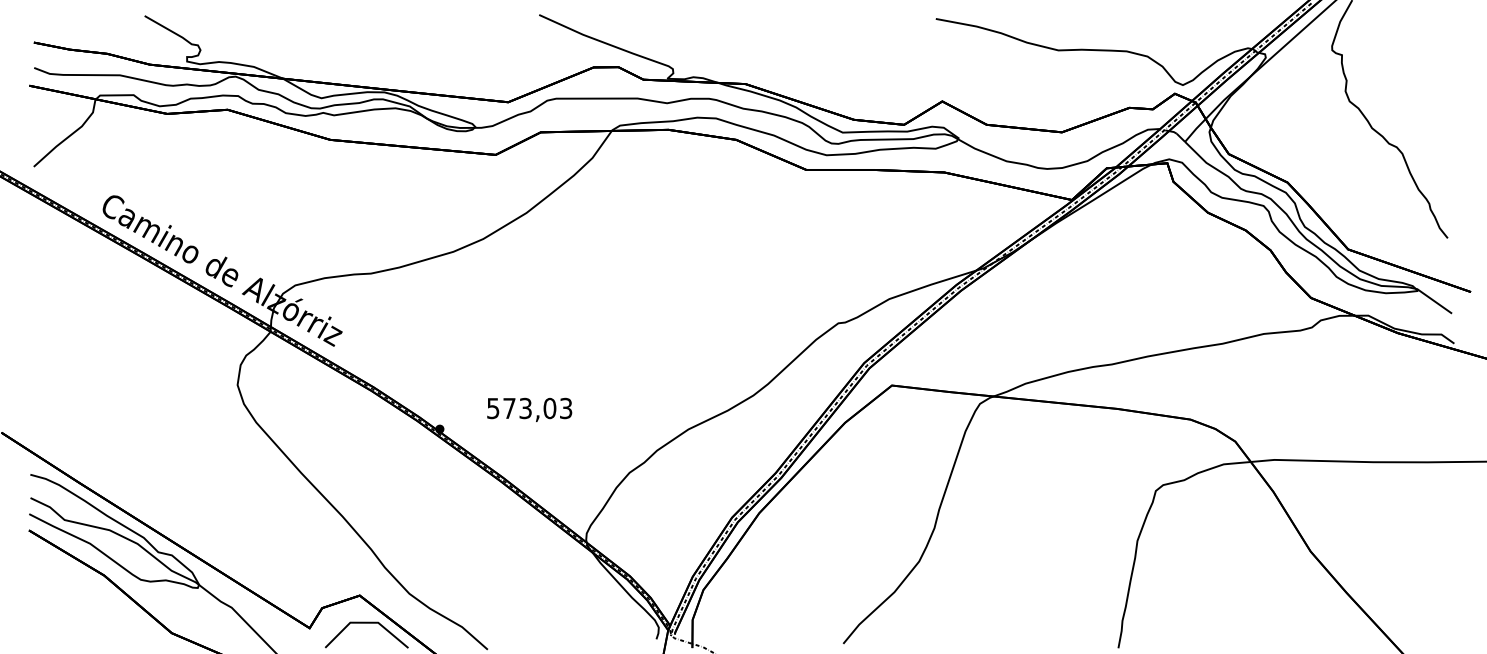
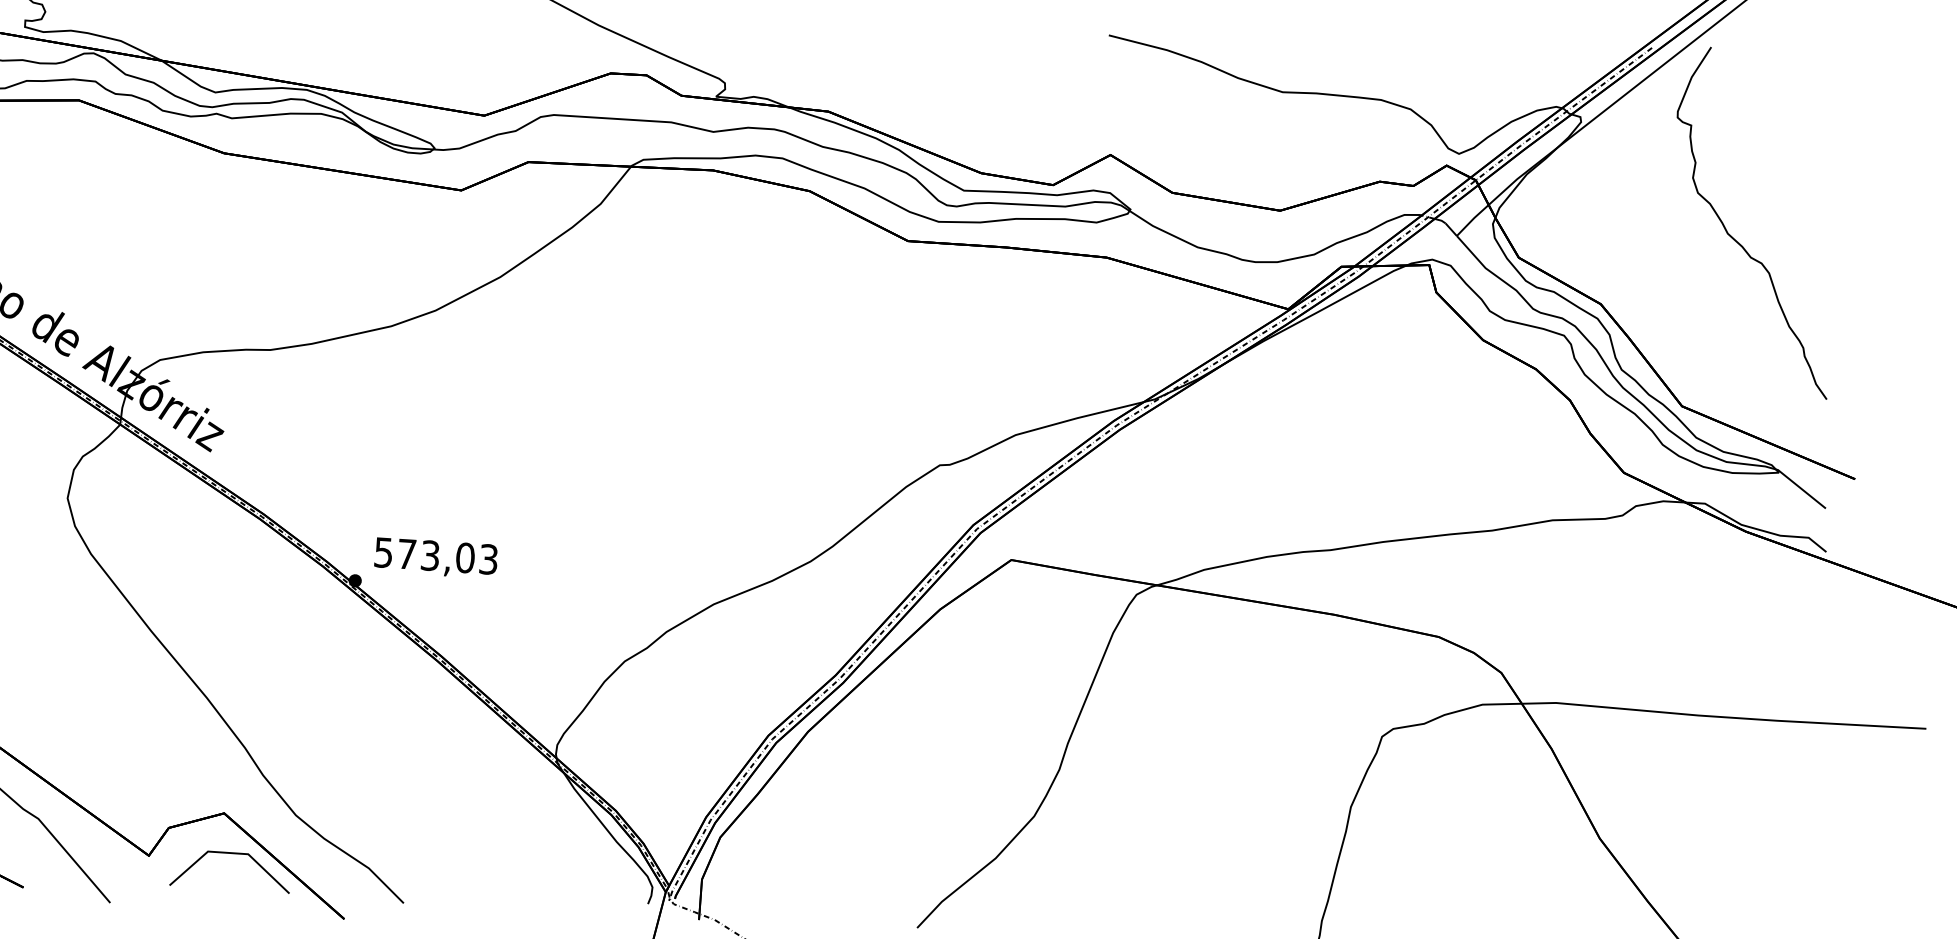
text: (529, 409) -> (435, 557), moved

